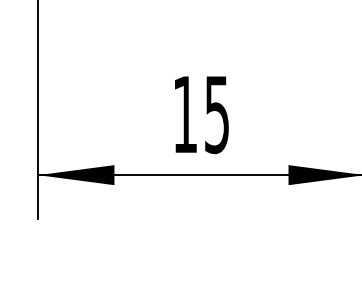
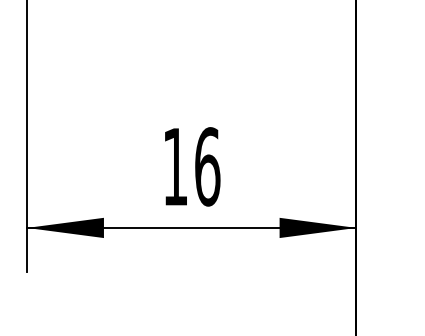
text: (217, 114) -> (207, 166), 15 -> 16

